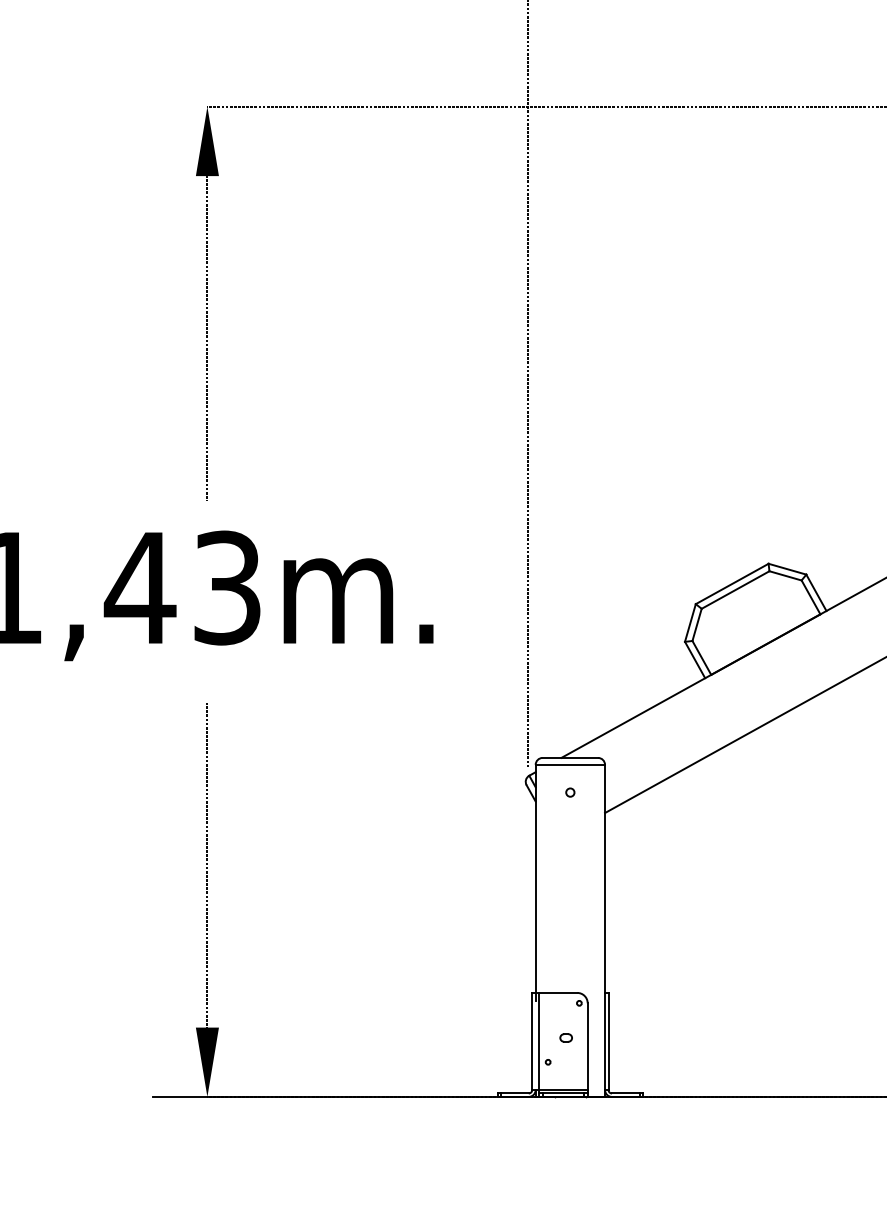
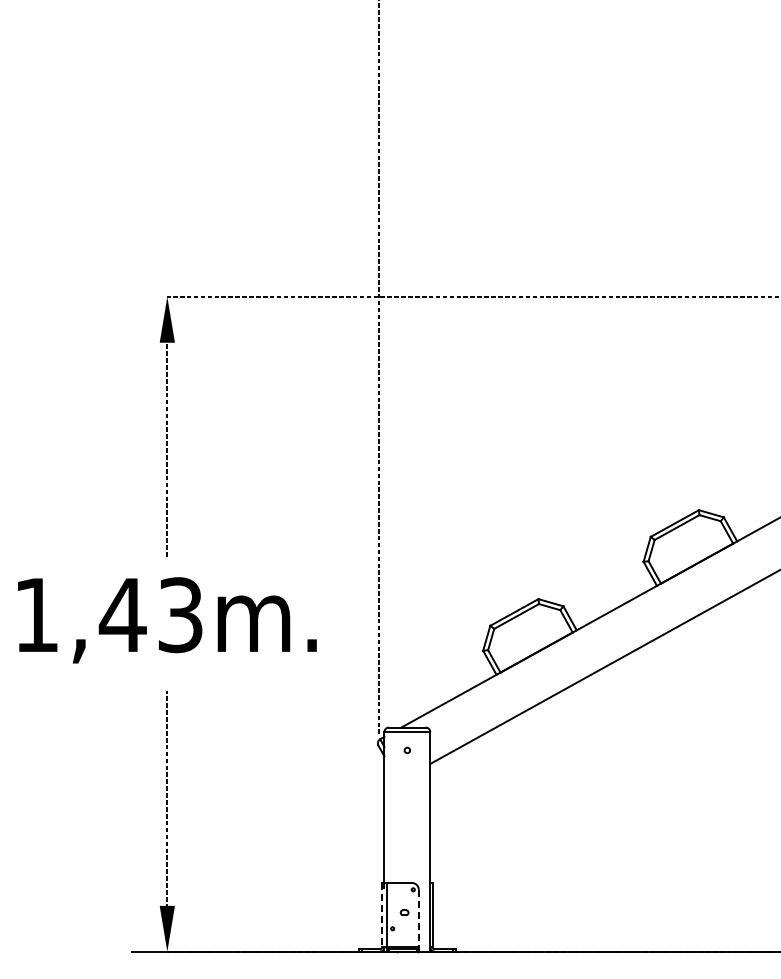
line: (532, 1042) -> (382, 915), solid -> dashed
line: (587, 1046) -> (418, 918), solid -> dashed

